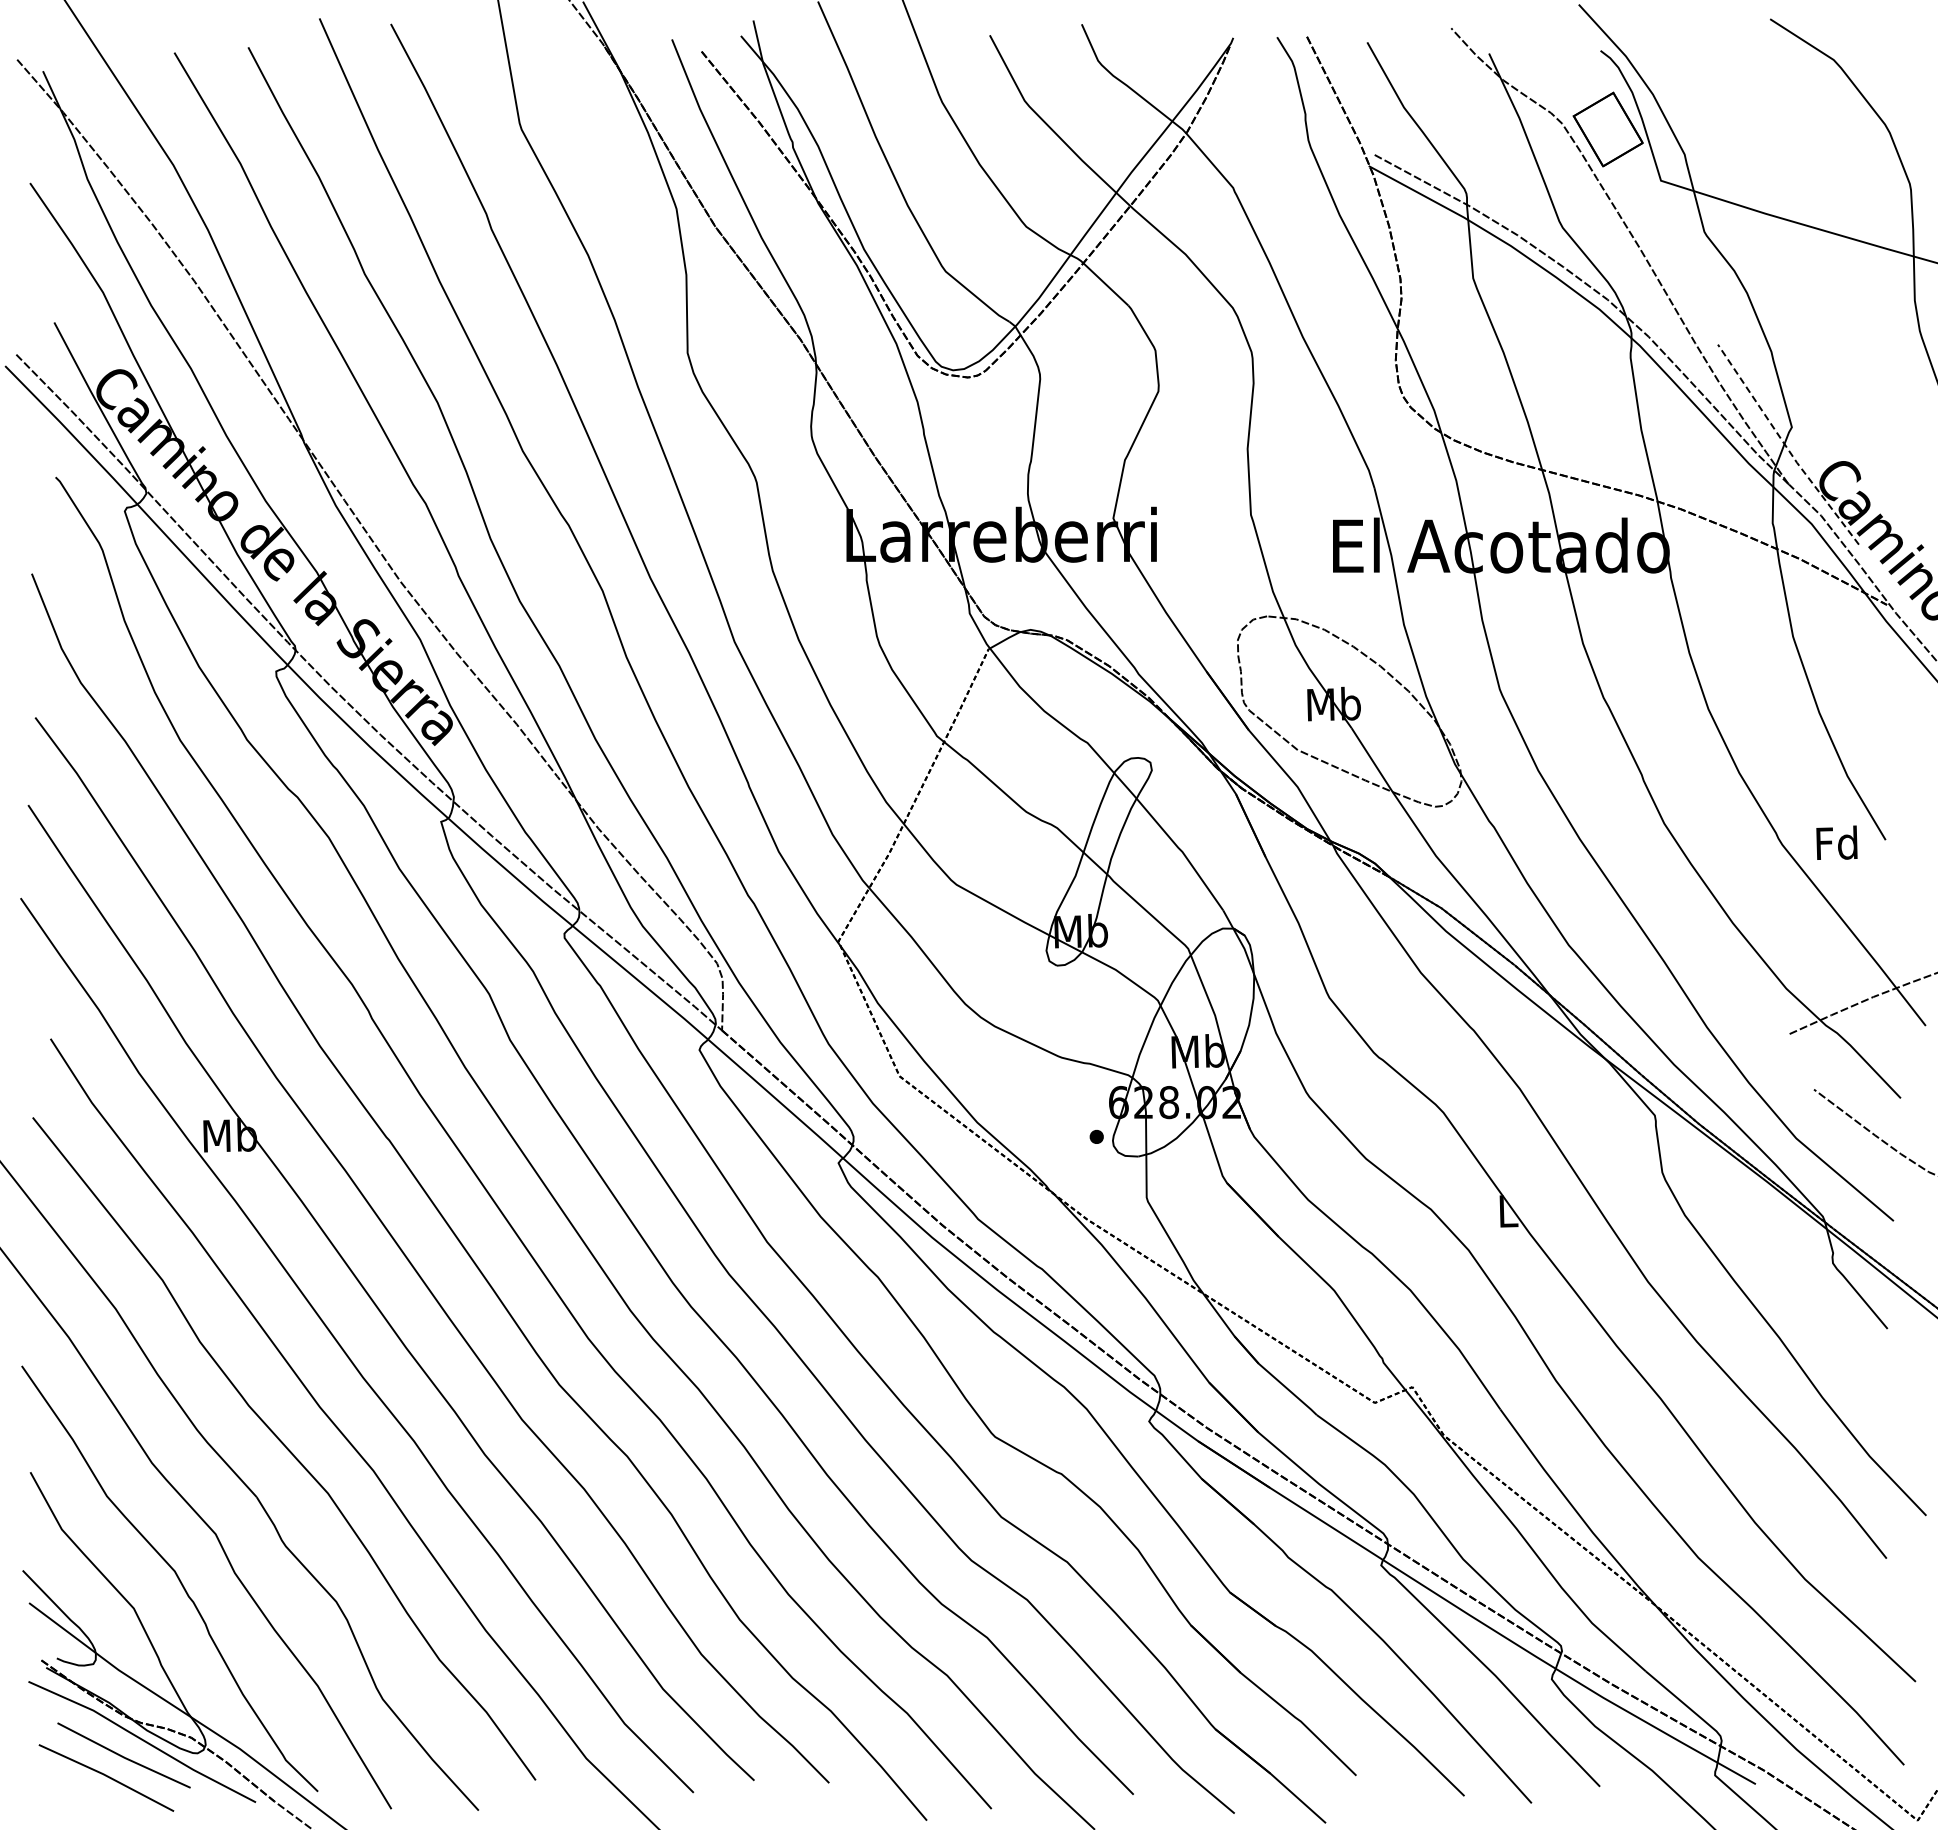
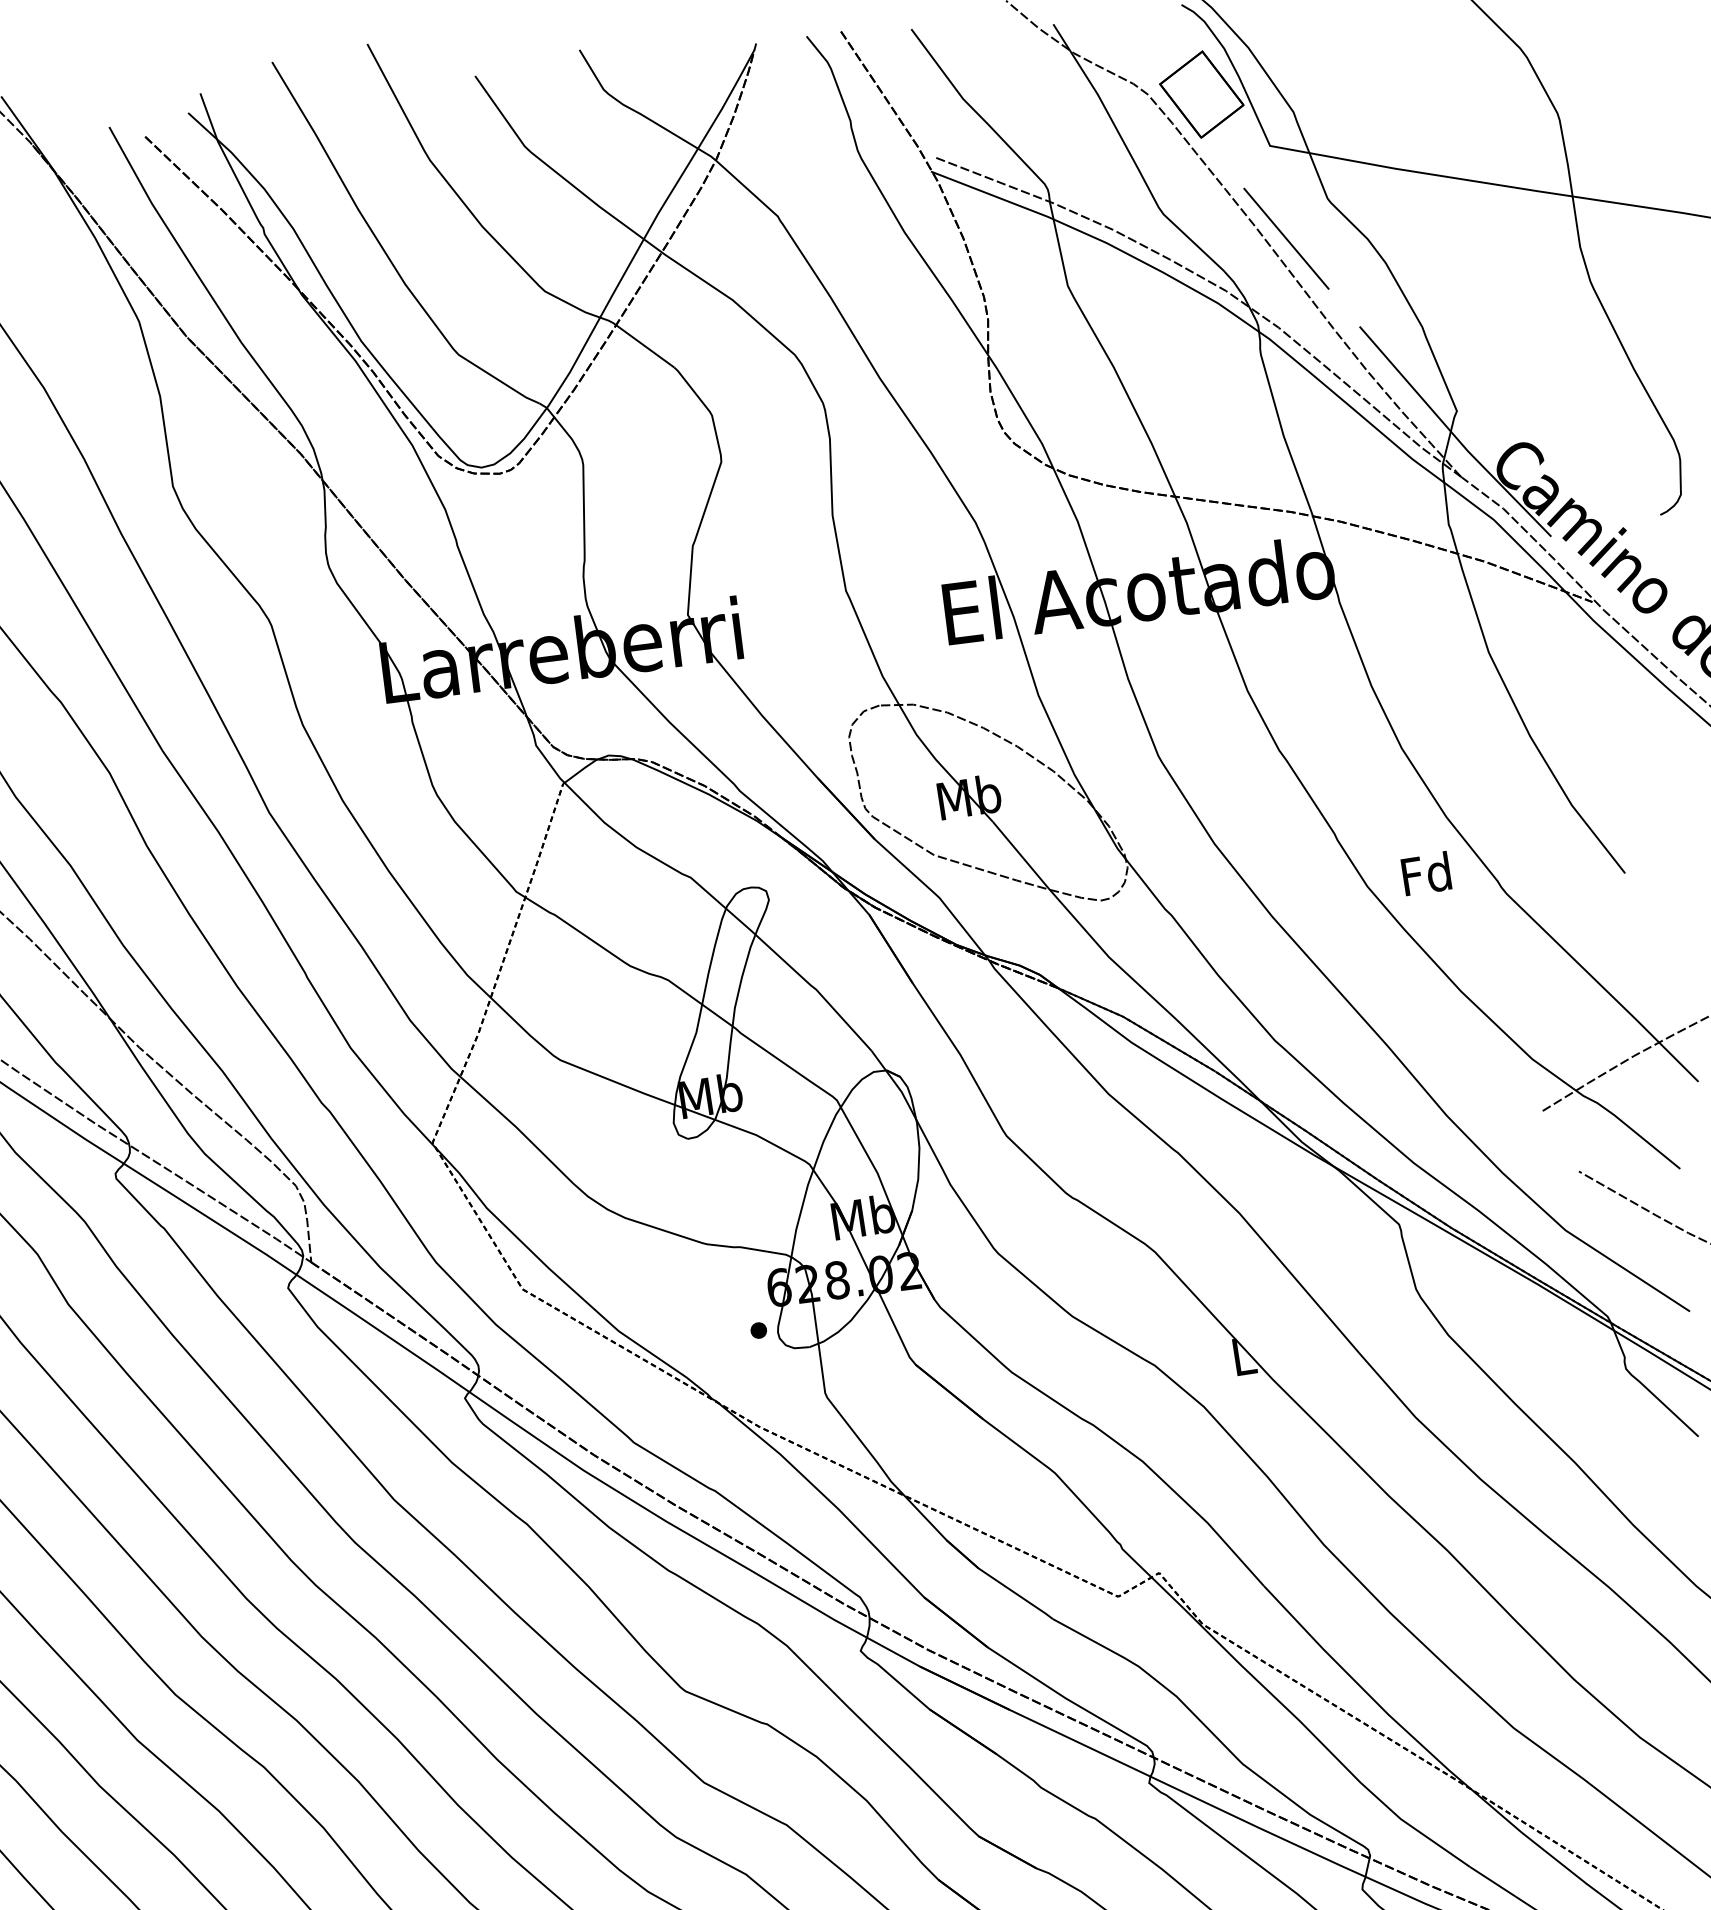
line: (1664, 261) -> (1285, 238), added
line: (1785, 446) -> (1452, 434), dashed -> solid
text: (1836, 842) -> (1425, 873), moved

